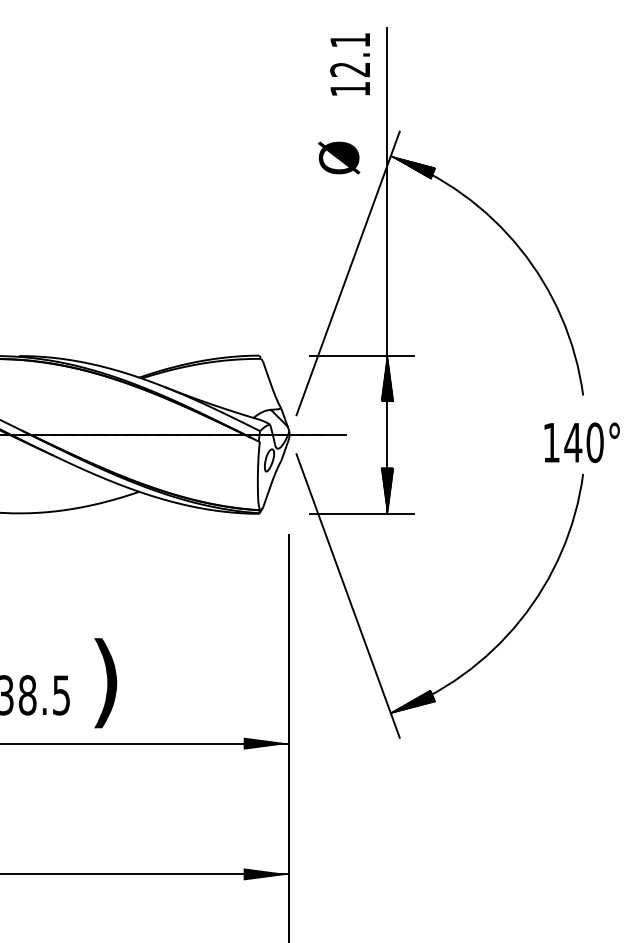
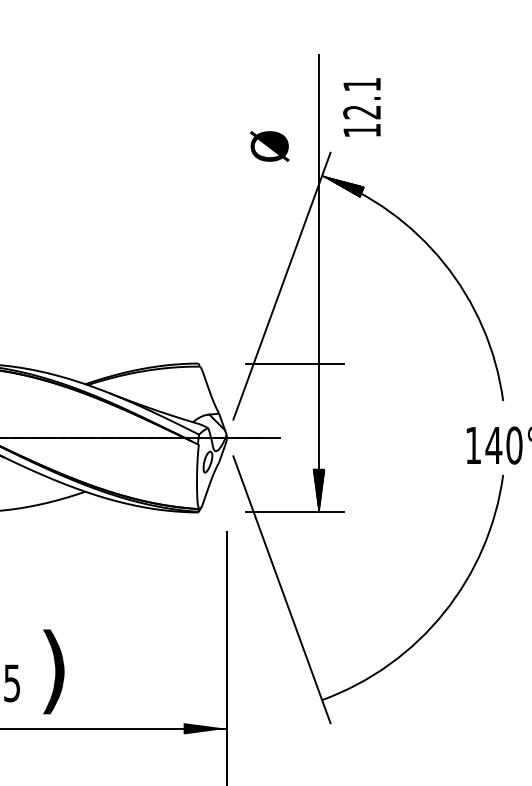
text: (349, 64) -> (361, 107), moved
text: (339, 157) -> (270, 146), moved
hatch: (387, 378) -> (319, 385), removed
hatch: (412, 701) -> (342, 689), removed

